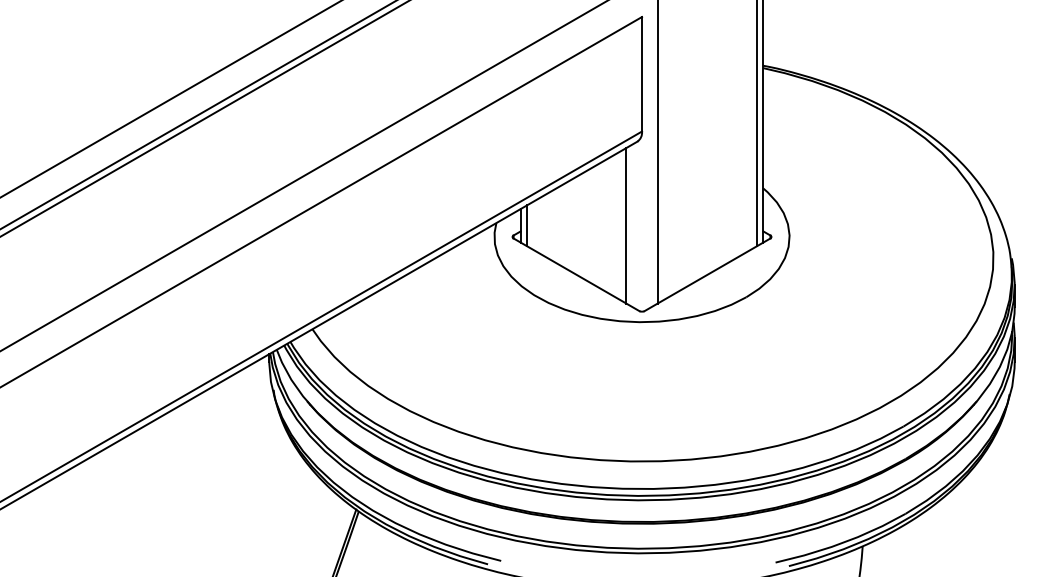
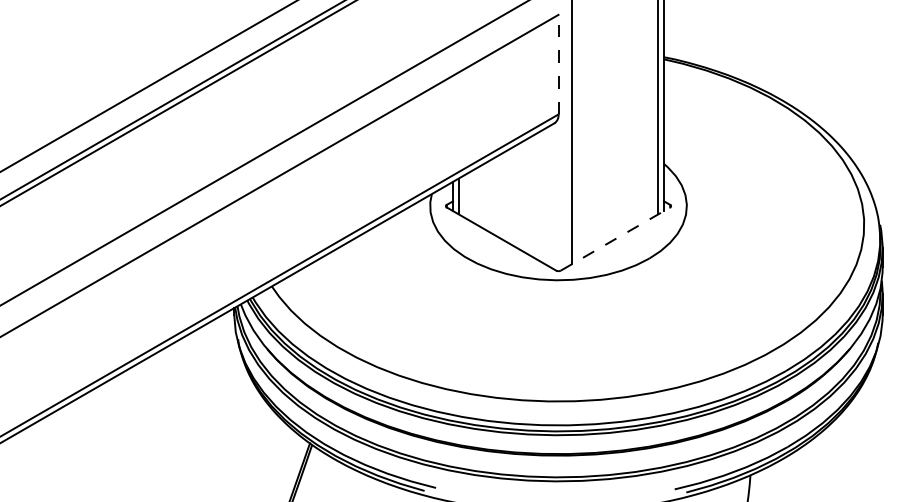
line: (641, 74) -> (558, 64), solid -> dashed
line: (625, 225) -> (544, 196), removed
line: (707, 274) -> (615, 238), solid -> dashed

